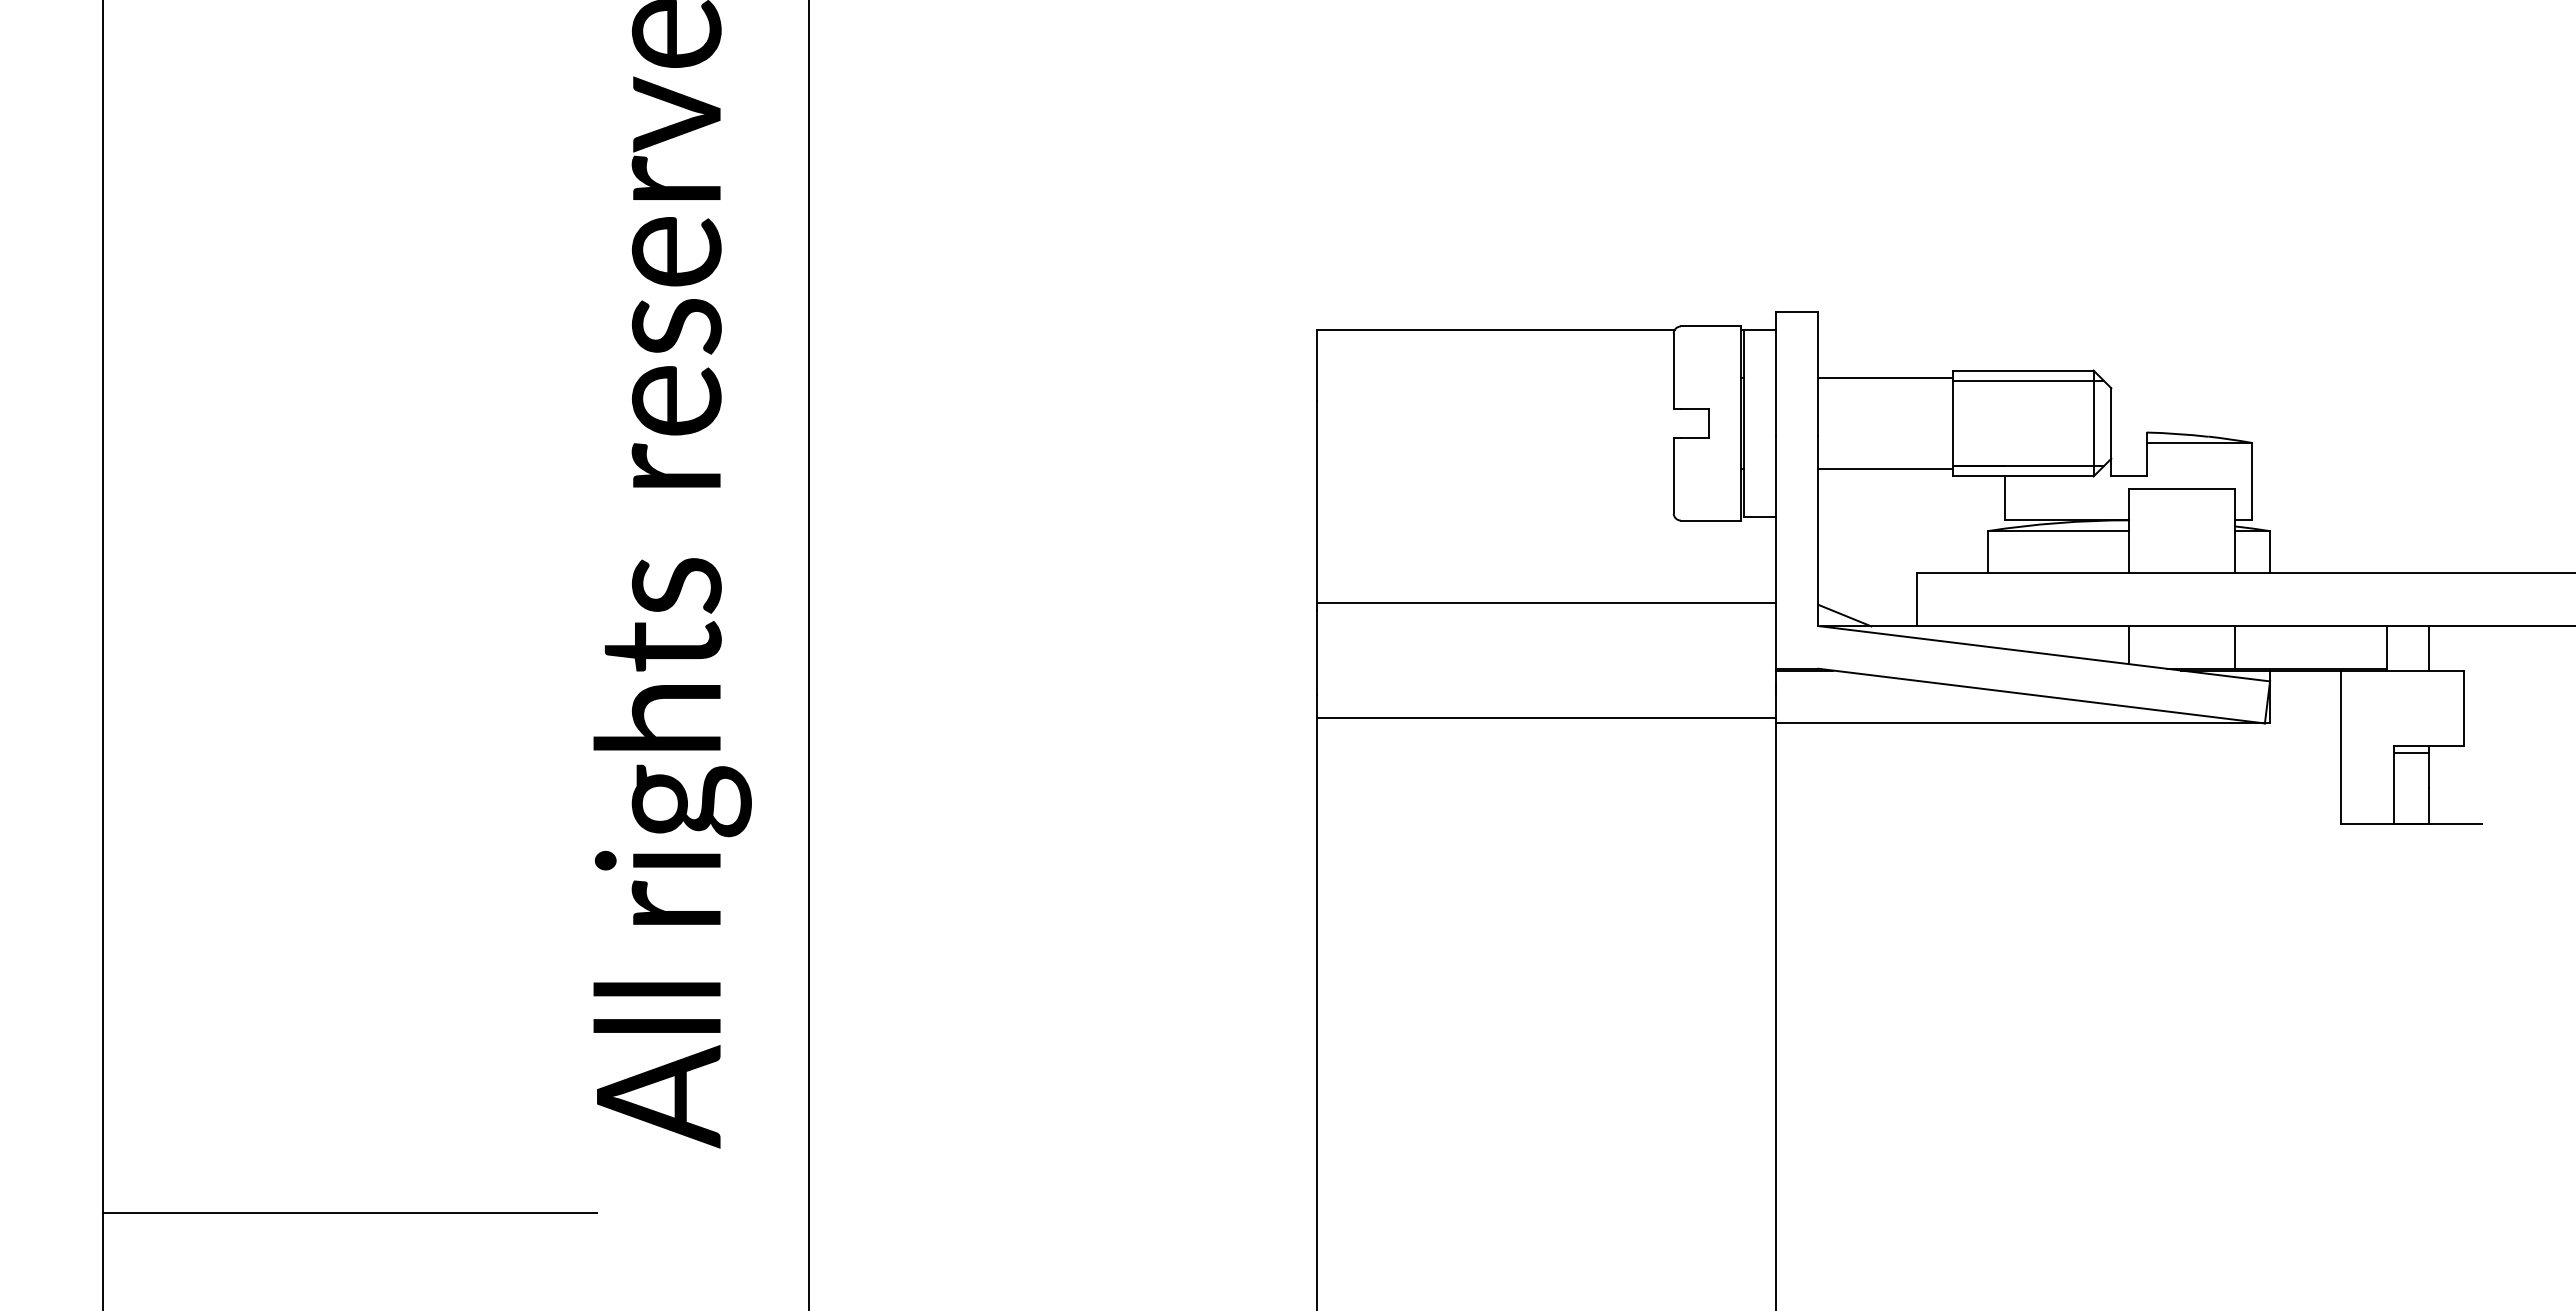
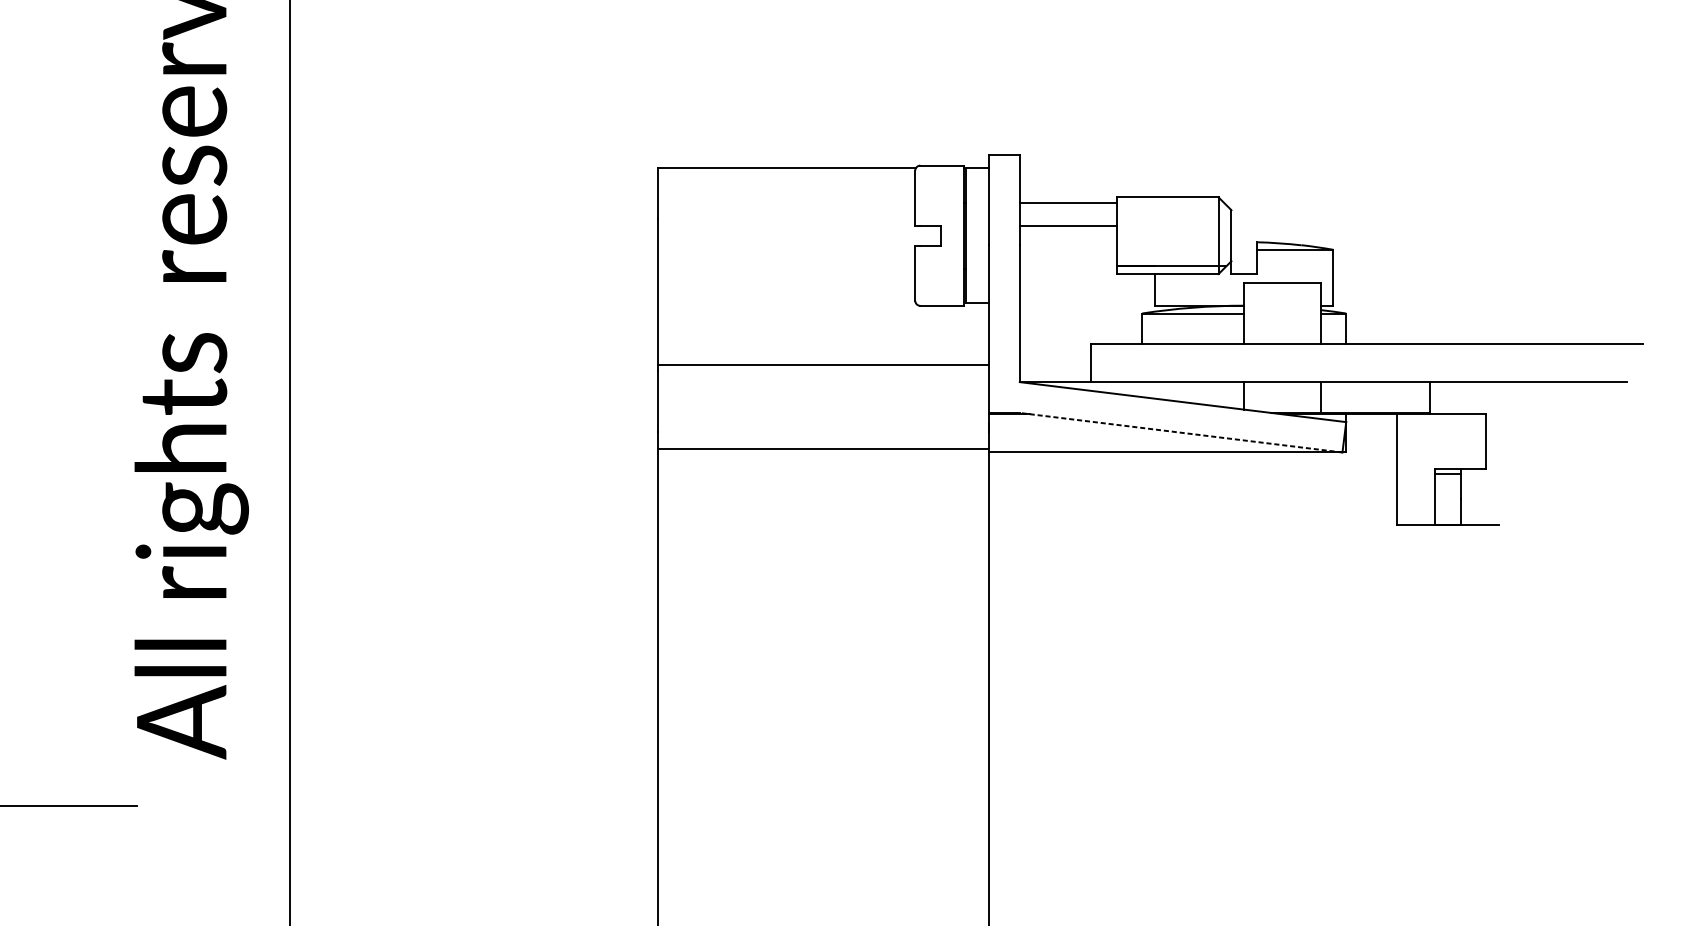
line: (2028, 381) -> (1171, 205), removed
line: (1885, 469) -> (1068, 225), moved
line: (1844, 615) -> (1038, 374), removed
line: (2428, 648) -> (1460, 398), removed
line: (2041, 696) -> (1181, 433), solid -> dashed

